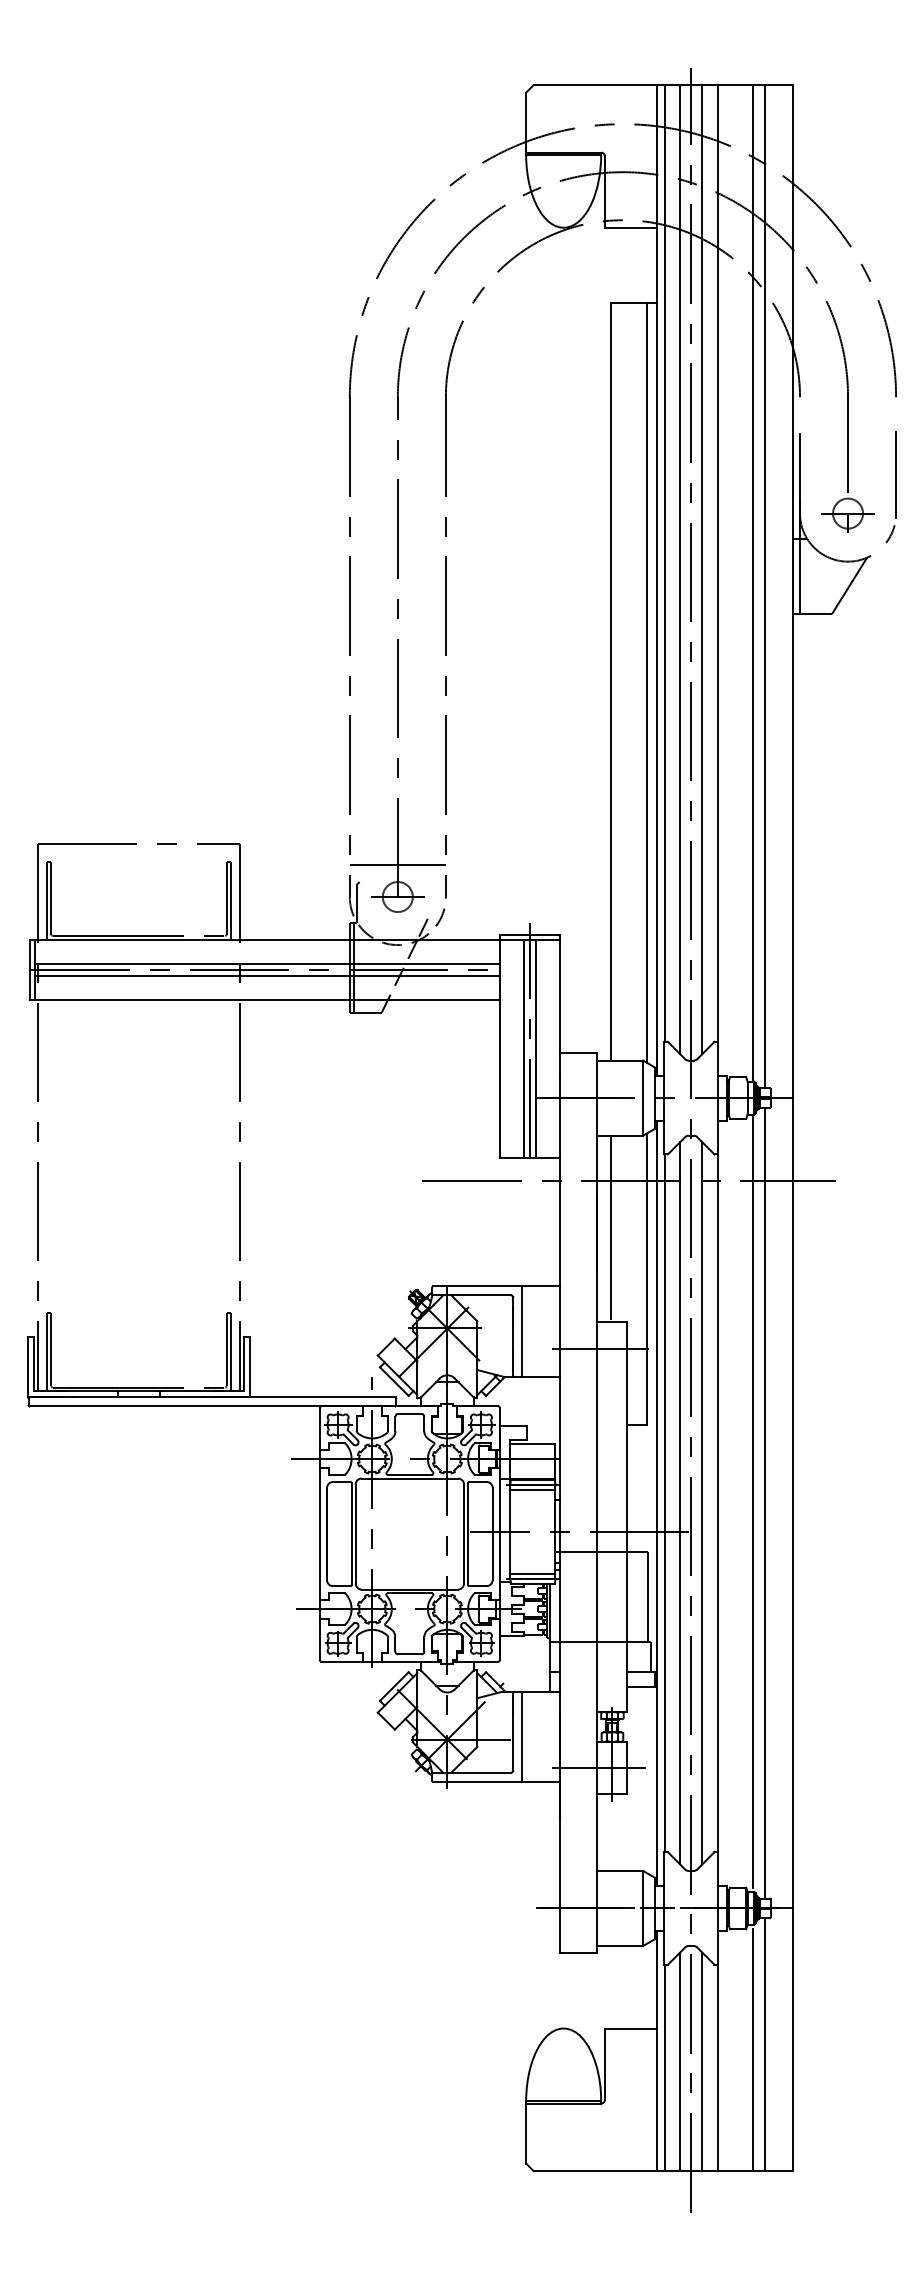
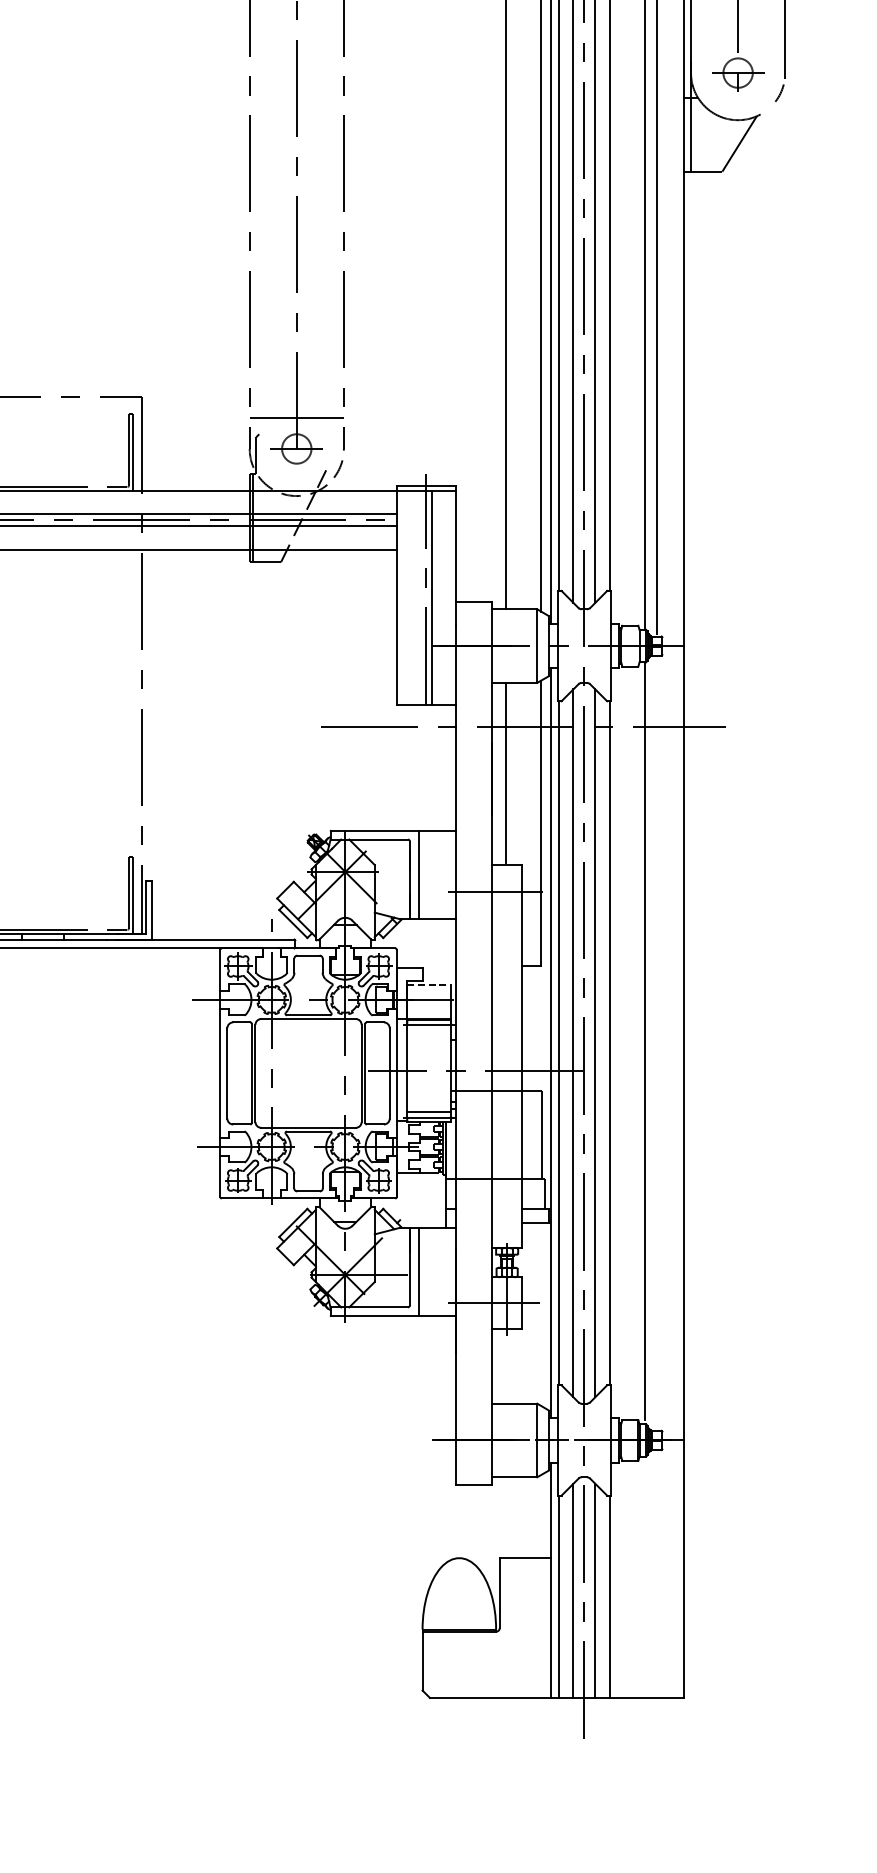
line: (523, 1048) -> (419, 597), removed
line: (532, 1444) -> (428, 985), solid -> dashed
line: (532, 1490) -> (428, 1030), removed
line: (764, 1502) -> (656, 1042), removed
line: (764, 2045) -> (656, 1574), removed
line: (752, 2050) -> (644, 1579), removed

